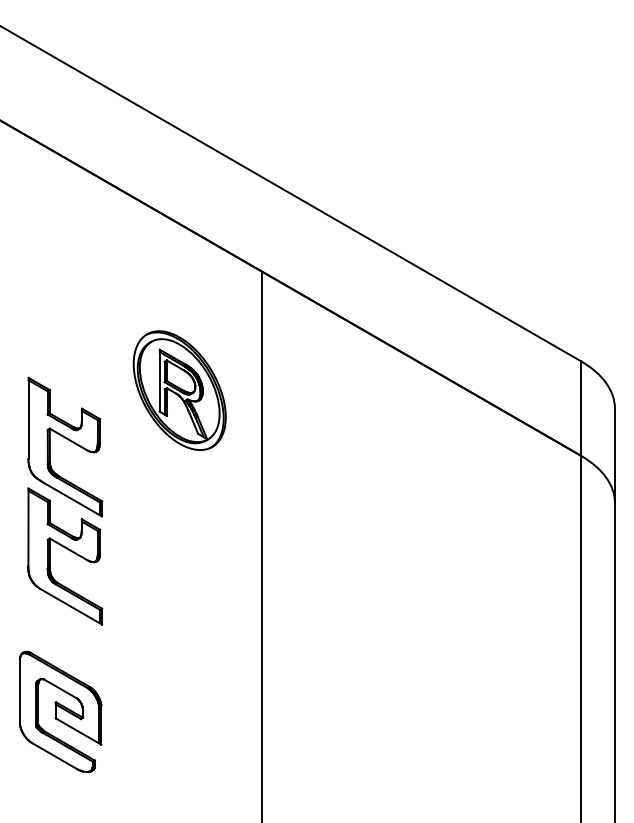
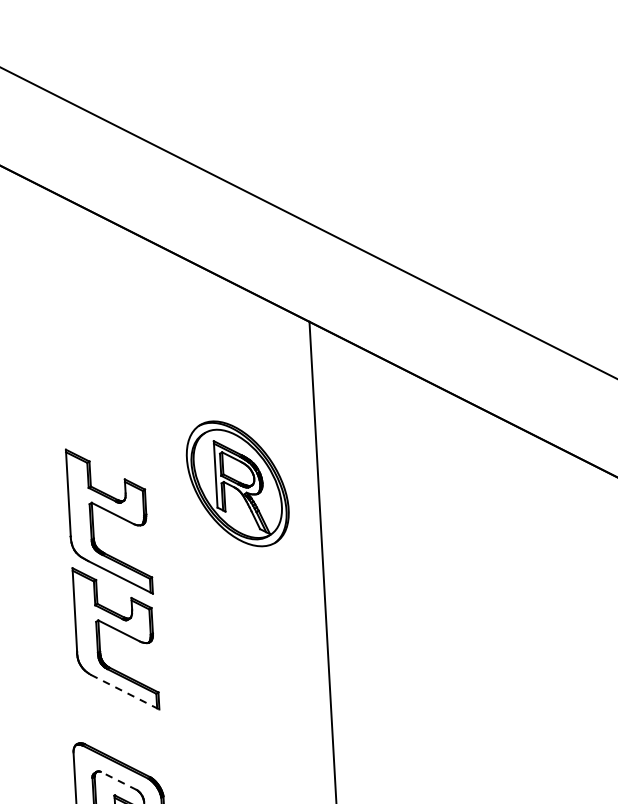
part: (179, 390) -> (237, 483), moved
line: (71, 606) -> (125, 691), solid -> dashed
line: (60, 689) -> (118, 781), solid -> dashed

